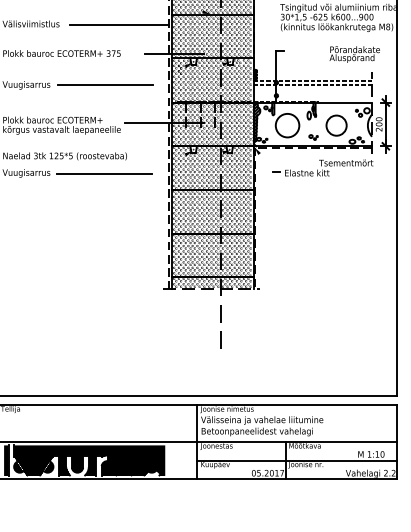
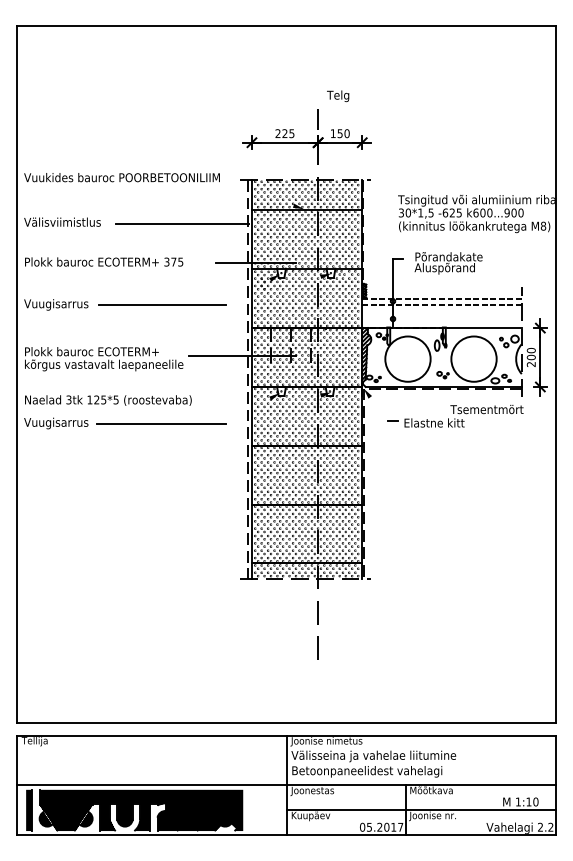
text: (354, 54) -> (448, 263), moved
circle: (287, 125) -> (407, 358), size x1.43
circle: (336, 125) -> (473, 358), size x1.67

